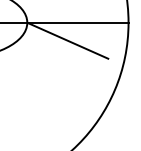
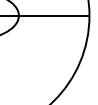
line: (66, 39) -> (46, 27), removed

